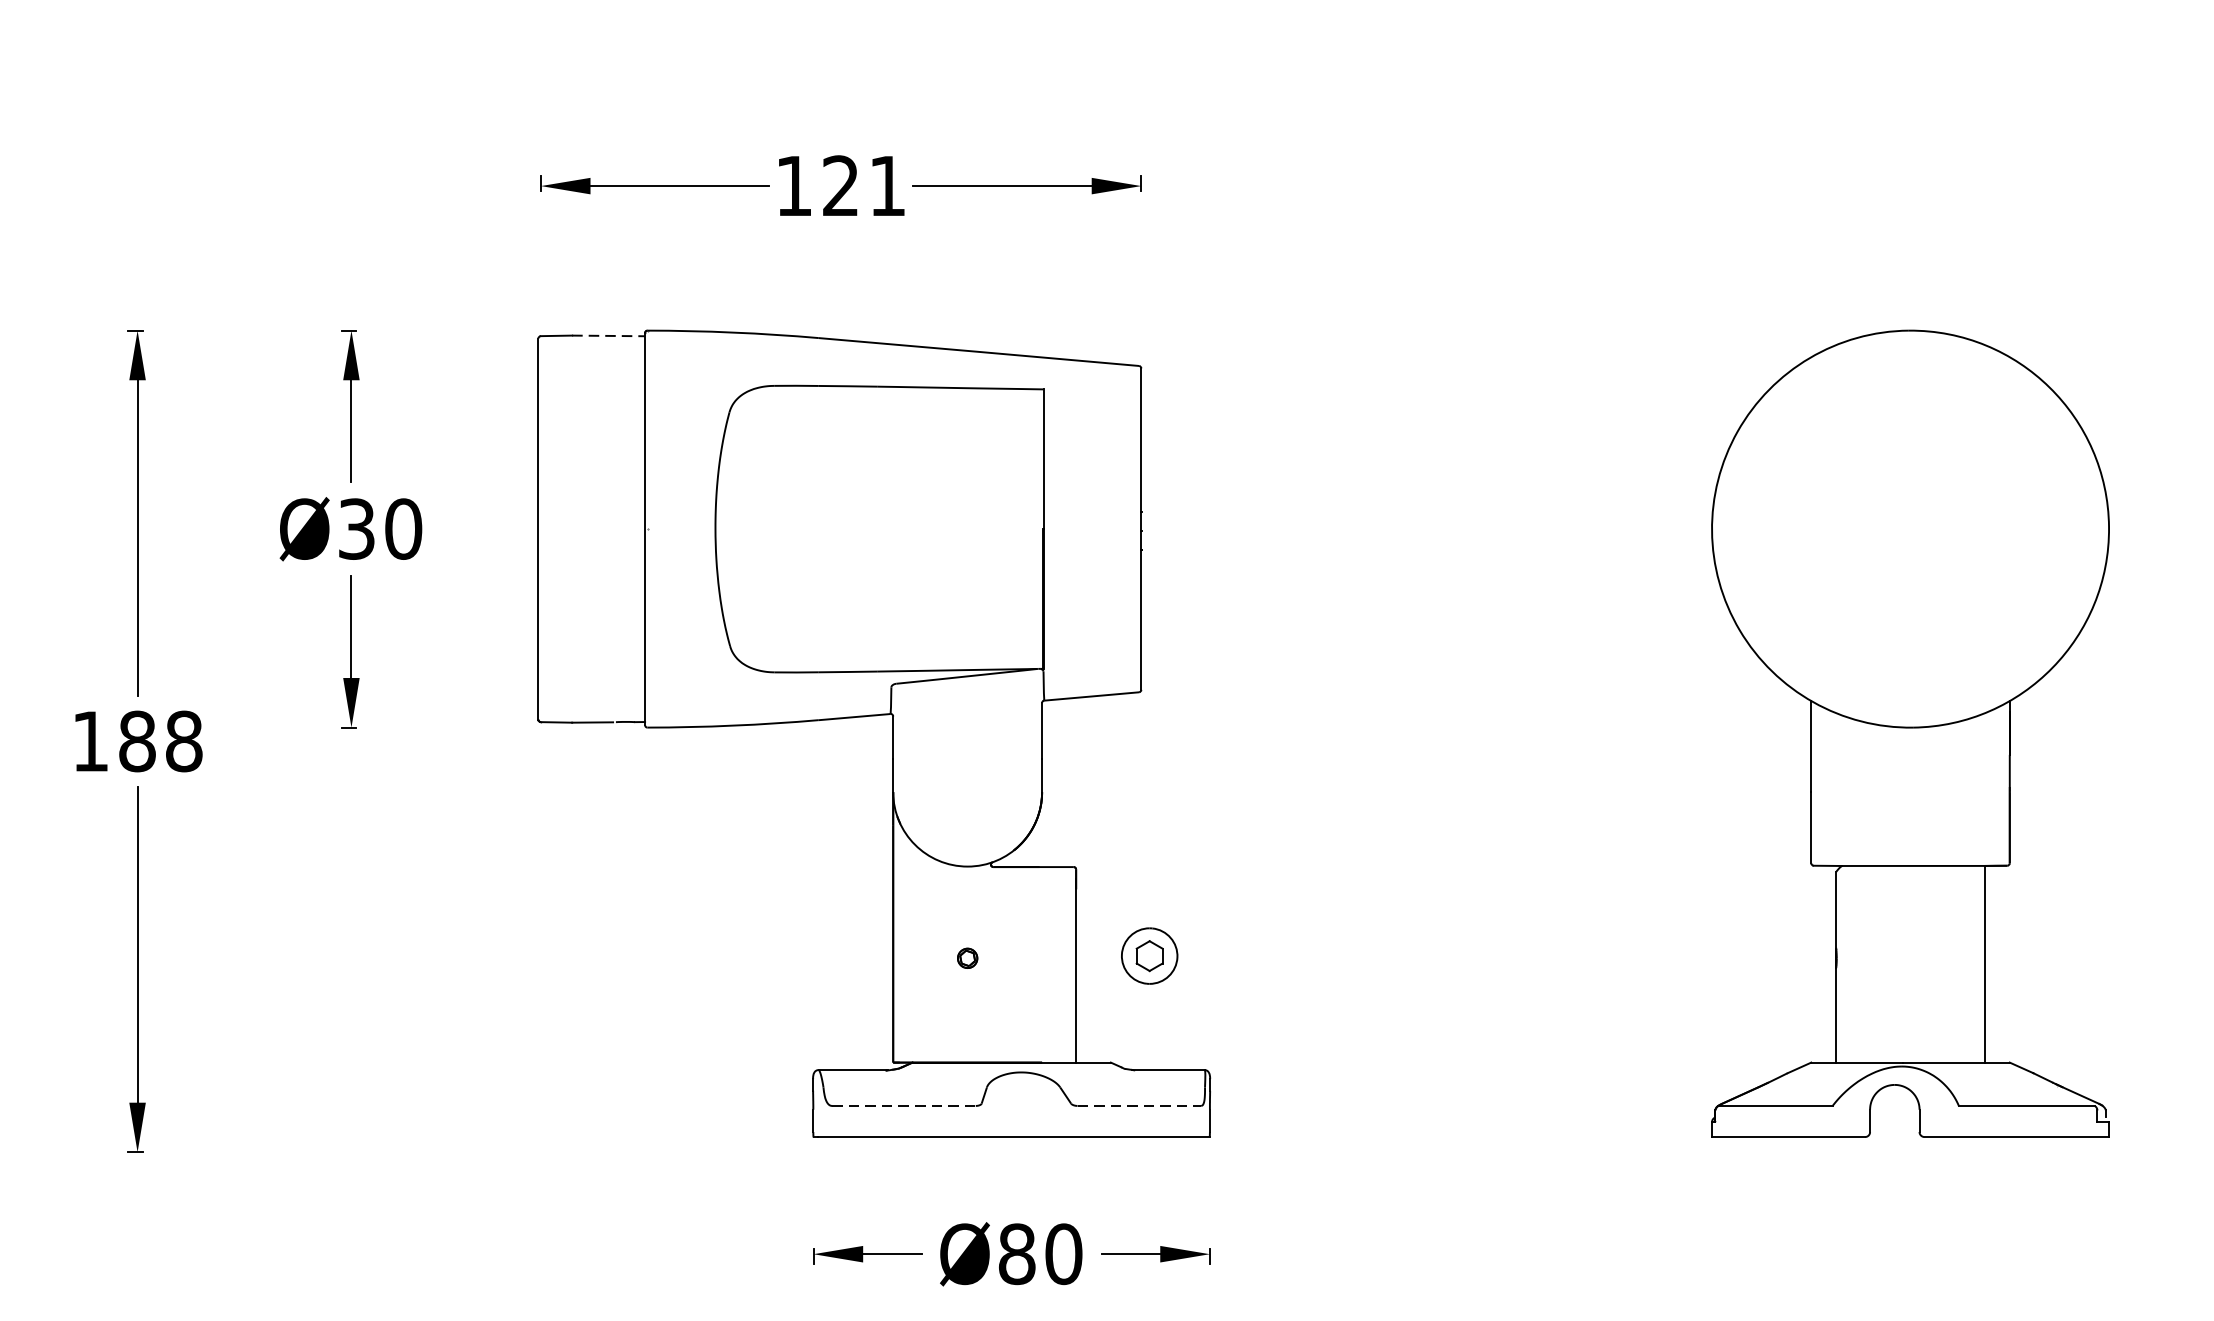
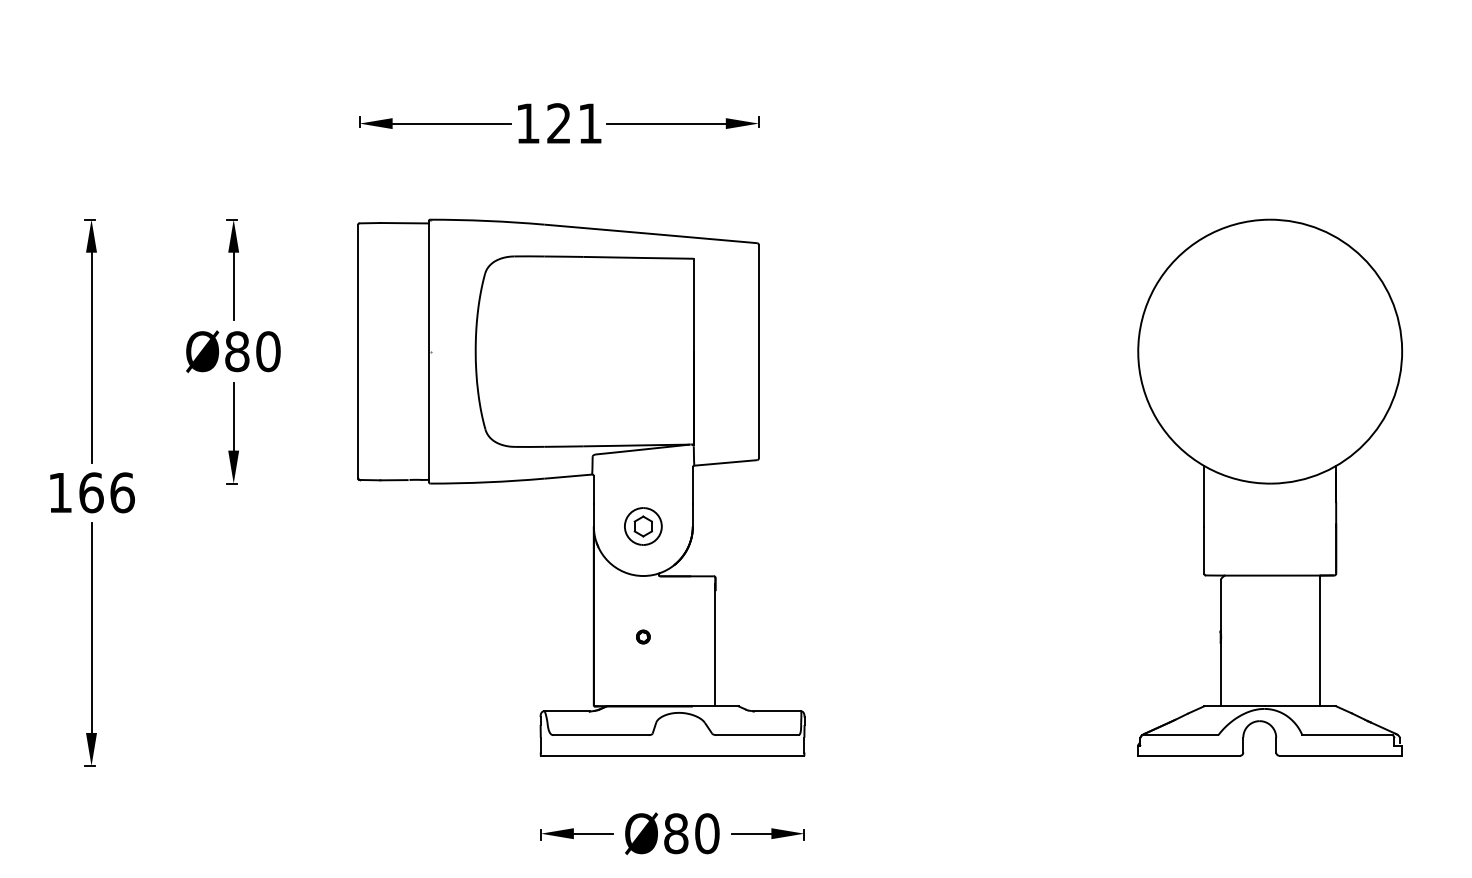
line: (609, 336) -> (405, 223), dashed -> solid
text: (357, 528) -> (237, 351), Ø30 -> Ø80
text: (160, 740) -> (106, 492), 188 -> 166
part: (1149, 956) -> (643, 526), moved
line: (904, 1106) -> (601, 735), dashed -> solid
line: (1140, 1106) -> (758, 735), dashed -> solid

